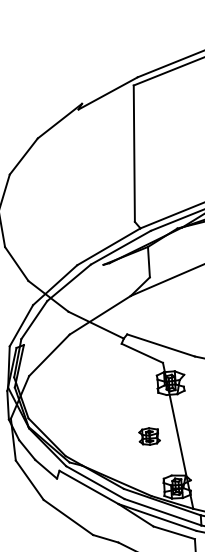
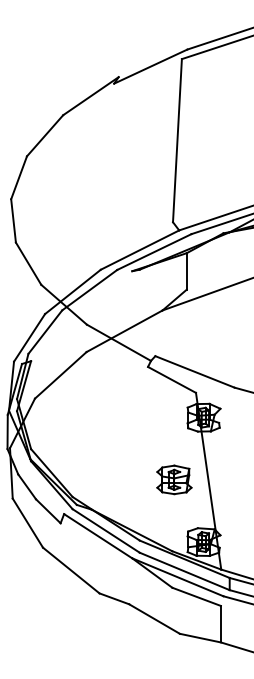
part: (149, 436) -> (174, 479), size x1.43

